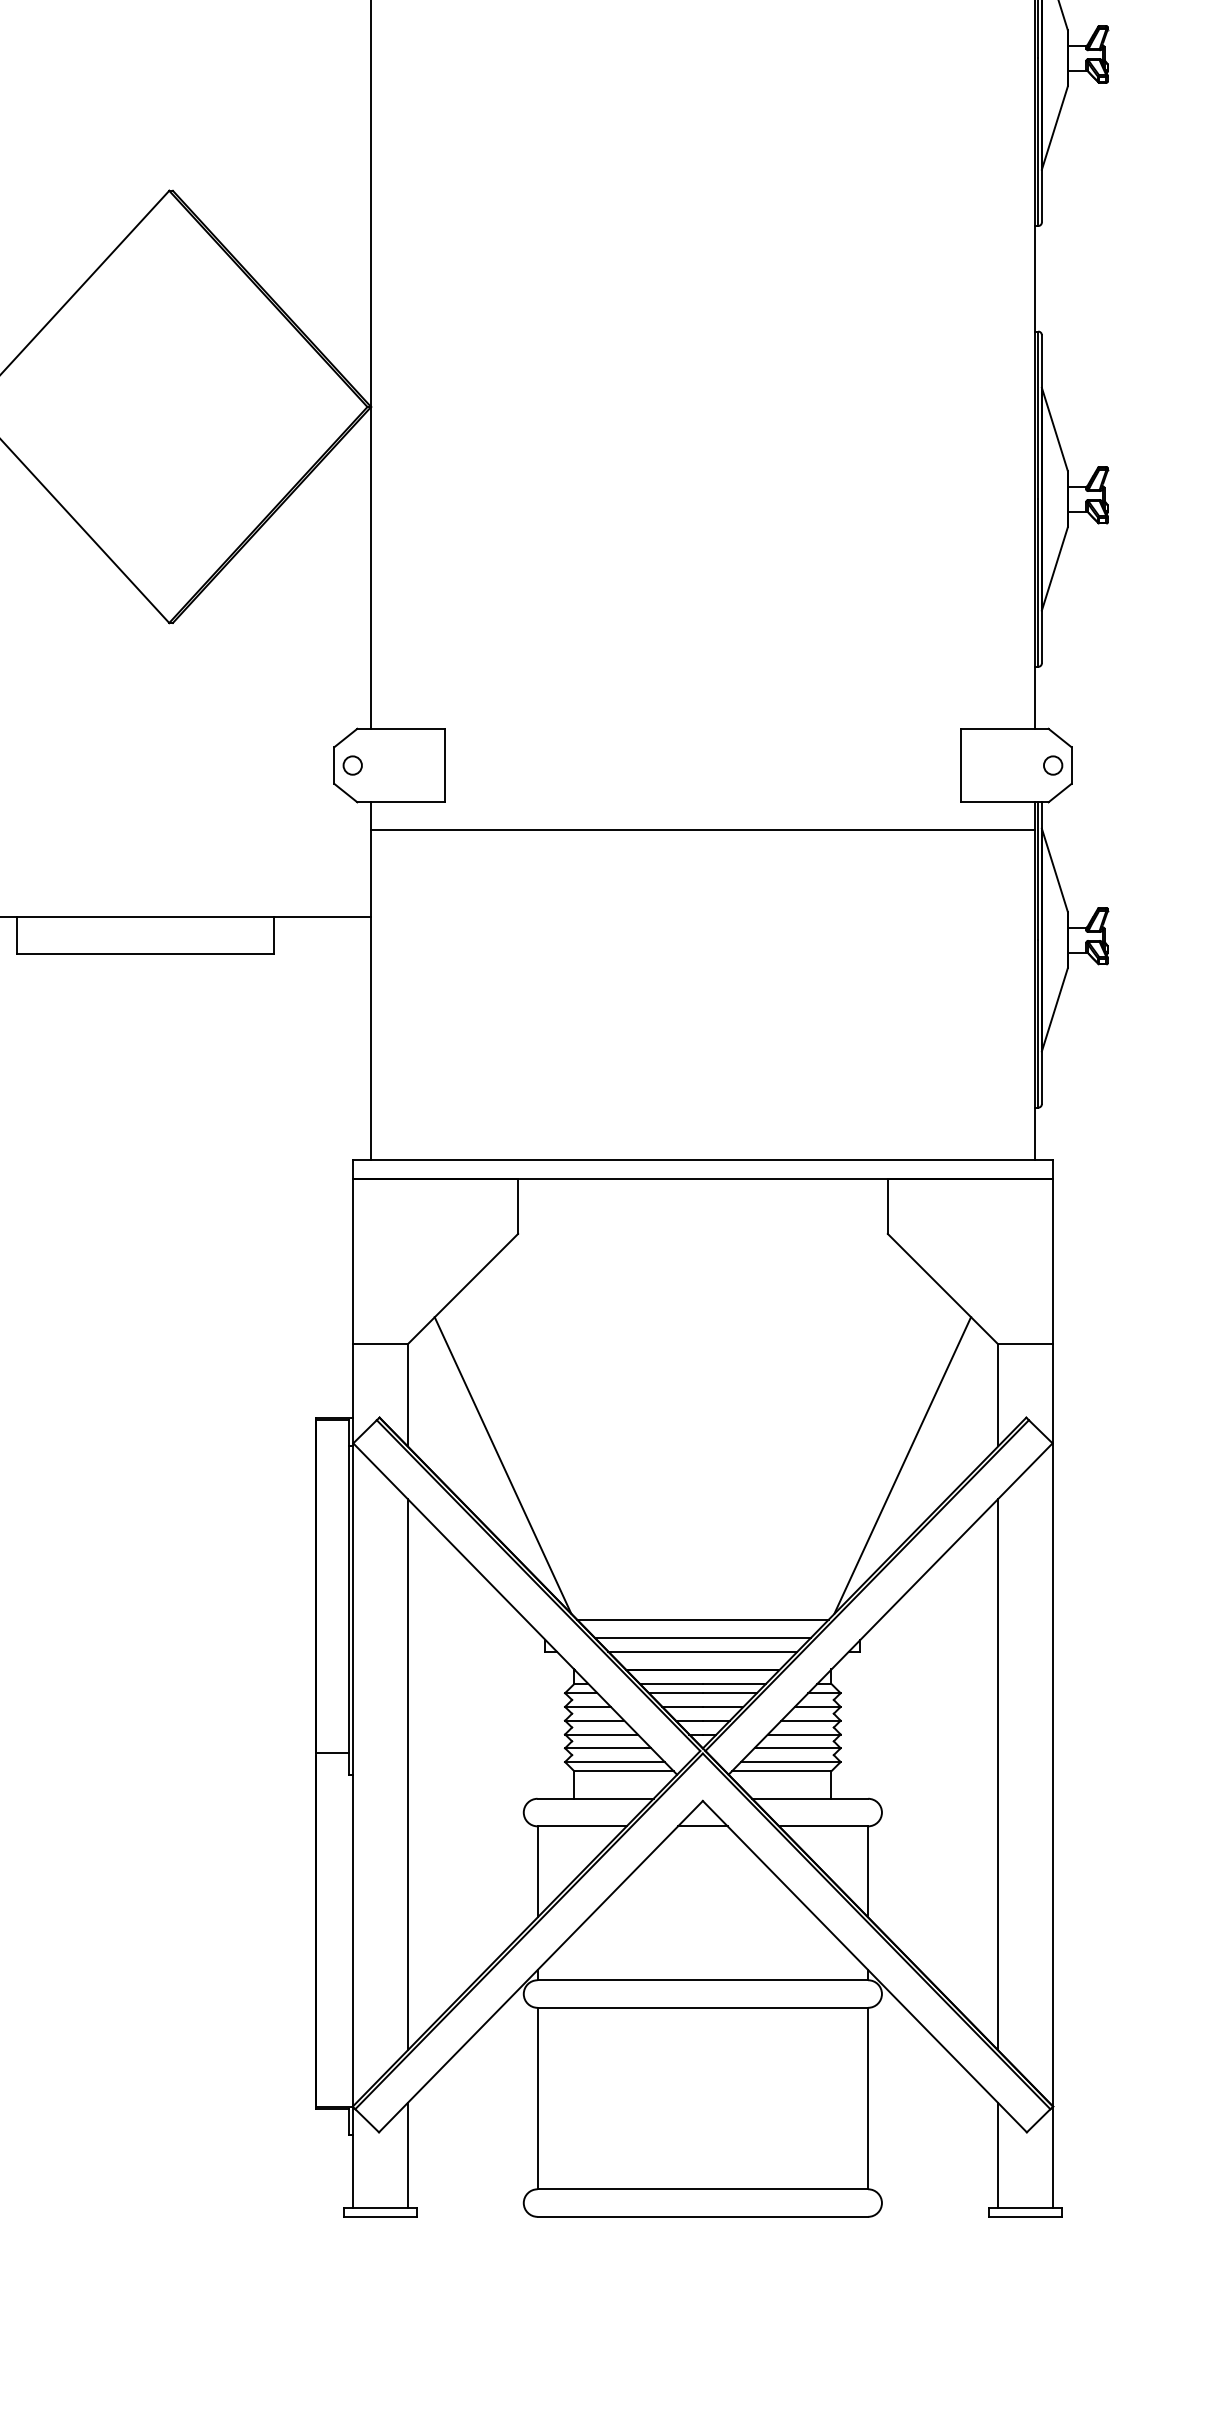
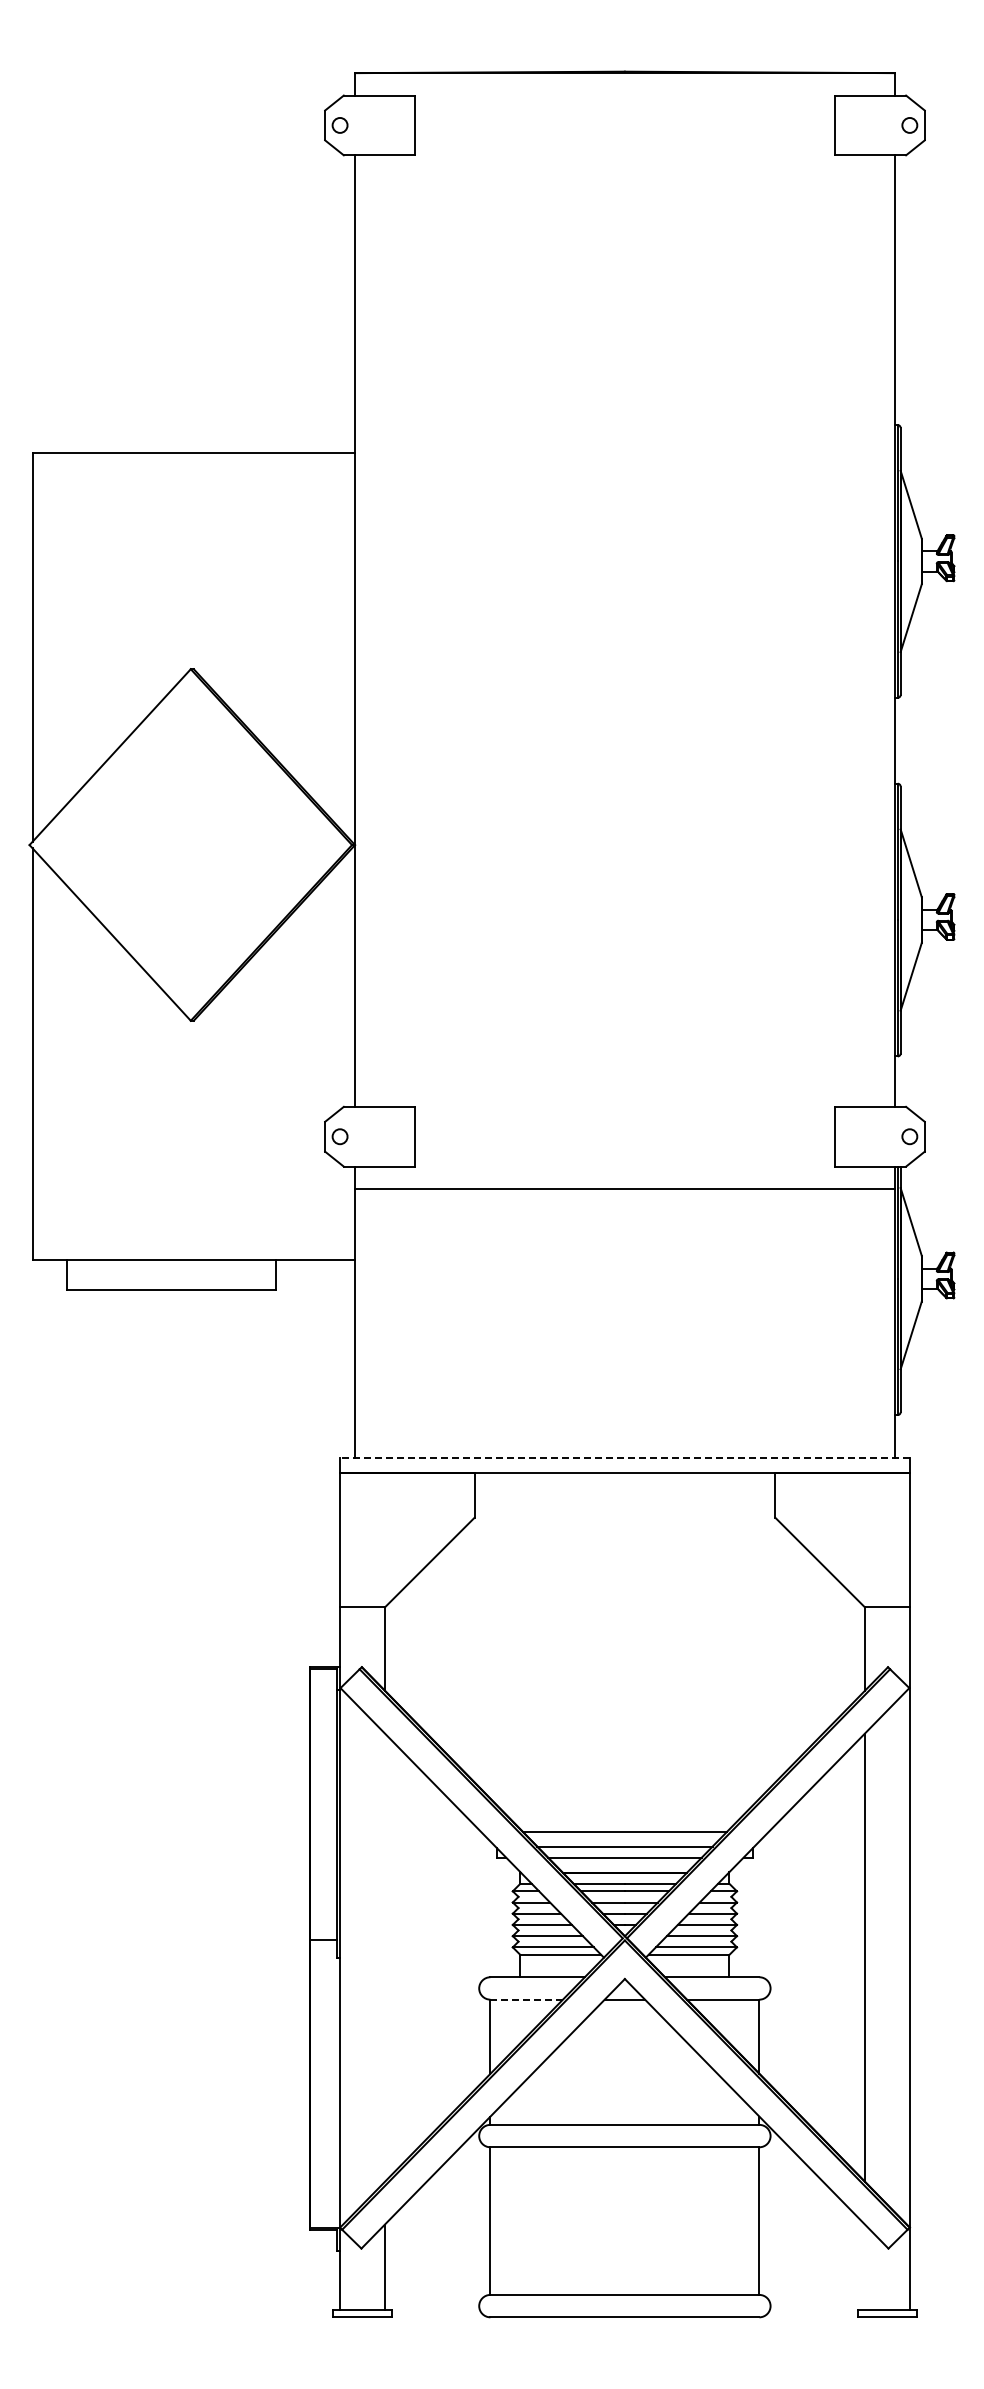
line: (702, 1161) -> (624, 1458), solid -> dashed
line: (502, 1464) -> (461, 1705), removed
line: (902, 1464) -> (787, 1705), removed
line: (407, 1774) -> (384, 1957), removed
line: (581, 1826) -> (526, 1999), solid -> dashed
line: (998, 2154) -> (865, 2266), removed

